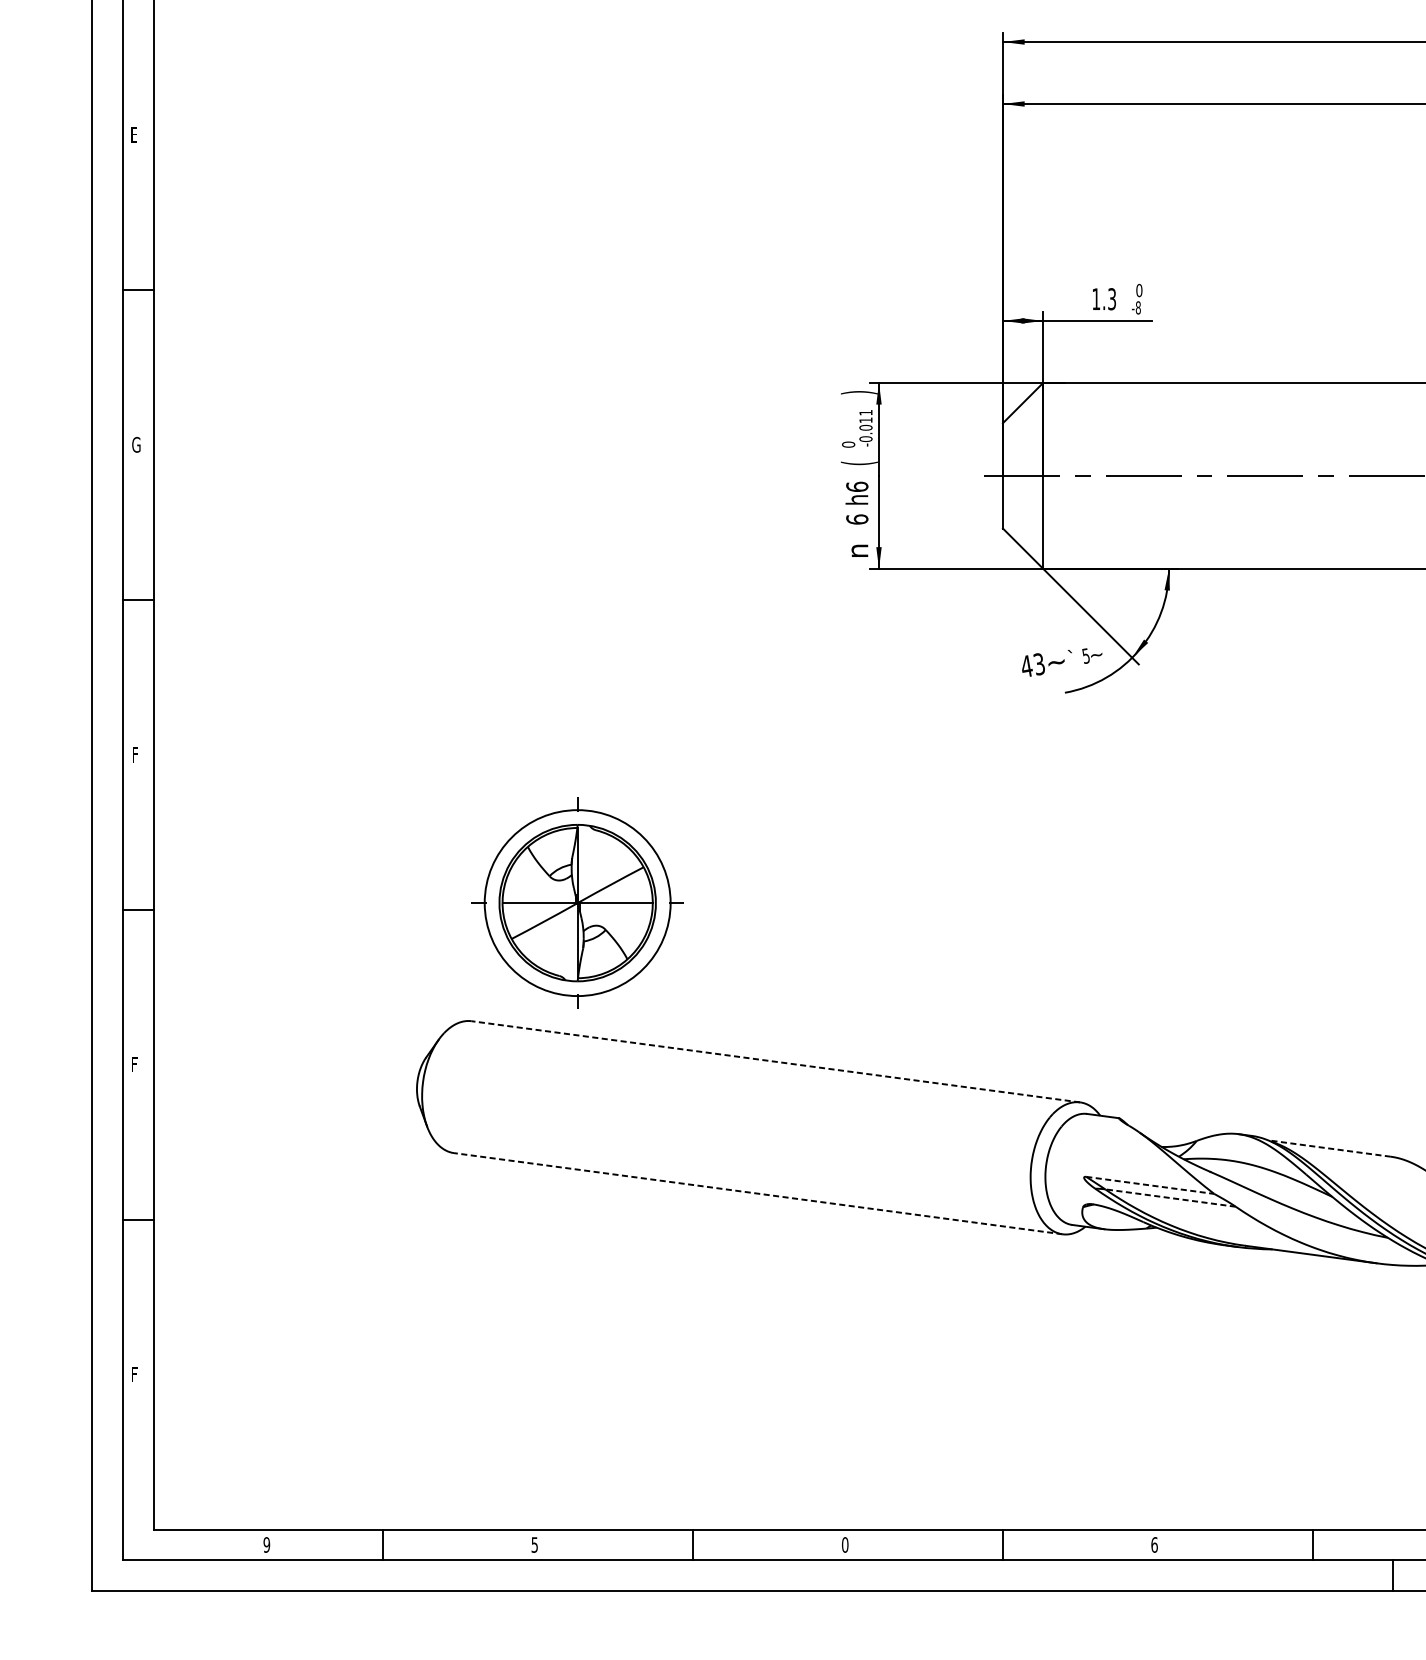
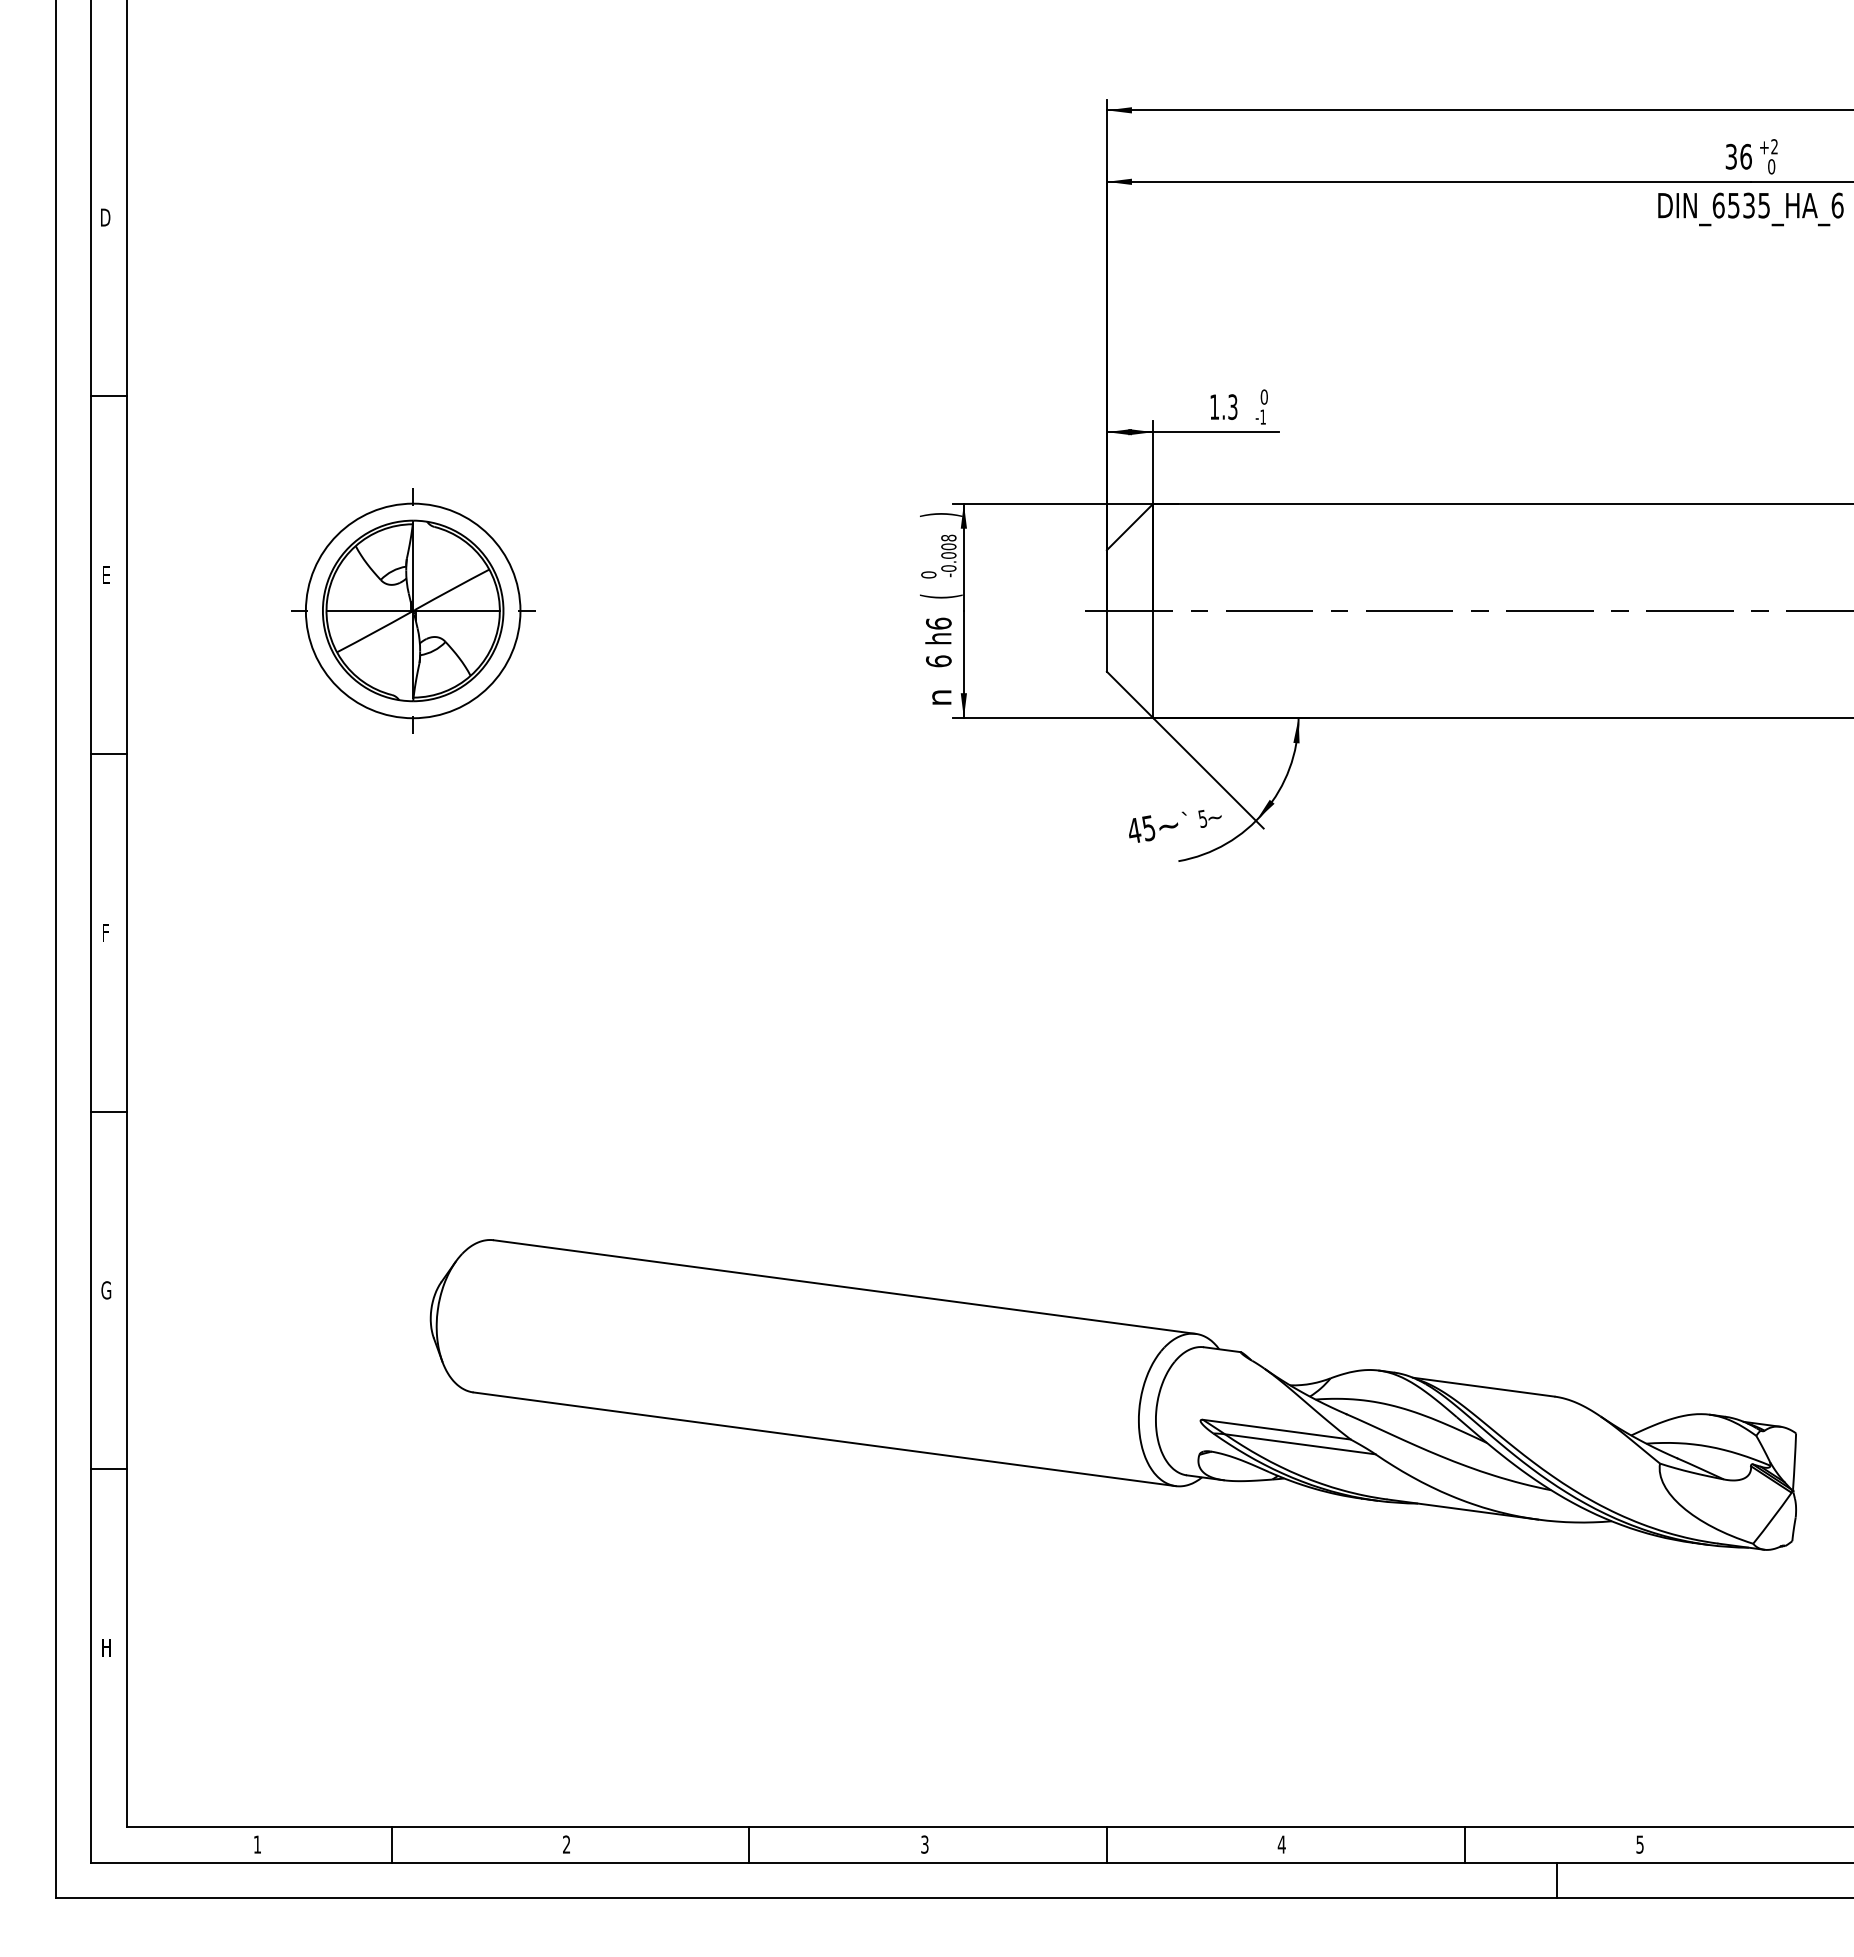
text: (135, 134) -> (105, 217), E -> D
text: (1138, 307) -> (1263, 416), -8 -> -1
text: (865, 416) -> (948, 542), -0.011 -> -0.008
text: (135, 445) -> (106, 575), G -> E
text: (1038, 664) -> (1148, 828), 43 -> 45
part: (577, 902) -> (413, 610), moved
line: (775, 1062) -> (844, 1287), dashed -> solid
text: (135, 1064) -> (106, 1290), F -> G
line: (1329, 1148) -> (1483, 1387), dashed -> solid
line: (1150, 1185) -> (1277, 1429), dashed -> solid
line: (758, 1193) -> (824, 1439), dashed -> solid
line: (1169, 1198) -> (1299, 1444), dashed -> solid
text: (136, 1374) -> (107, 1647), F -> H
text: (266, 1544) -> (257, 1844), 9 -> 1
text: (534, 1544) -> (566, 1844), 5 -> 2
text: (844, 1544) -> (924, 1844), 0 -> 3
text: (1154, 1544) -> (1281, 1844), 6 -> 4

